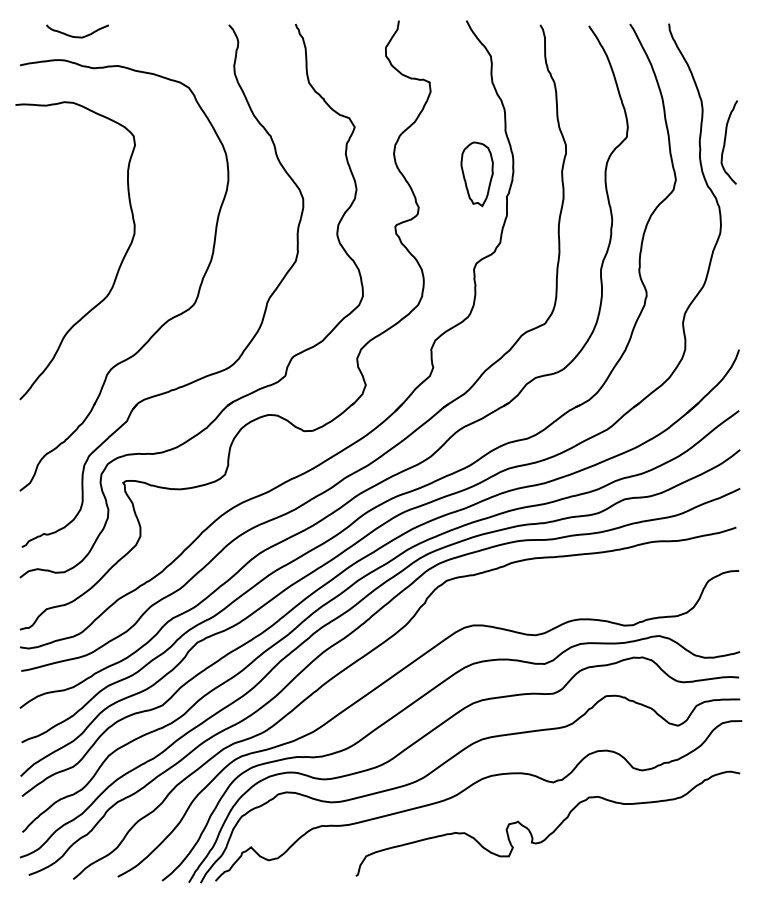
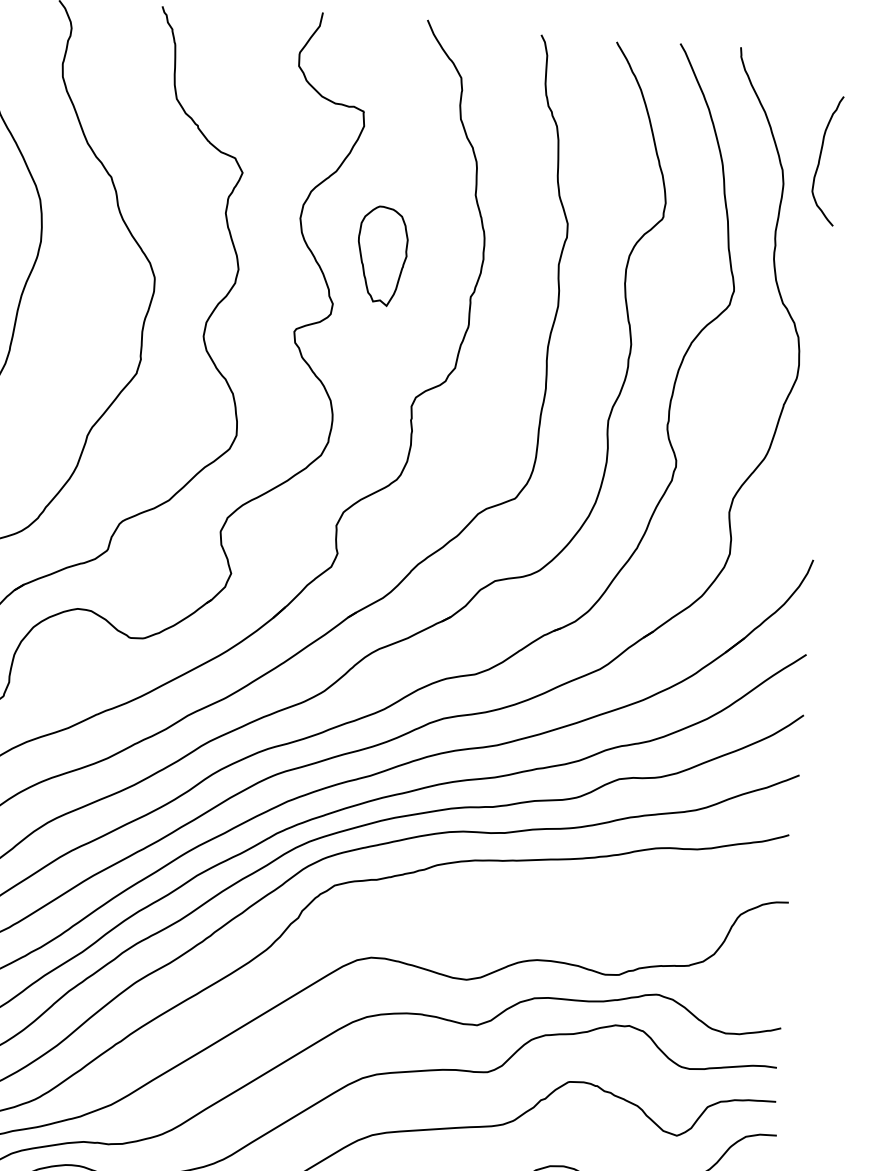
curve: (725, 142) -> (820, 160), moved
part: (476, 174) -> (381, 256), moved

